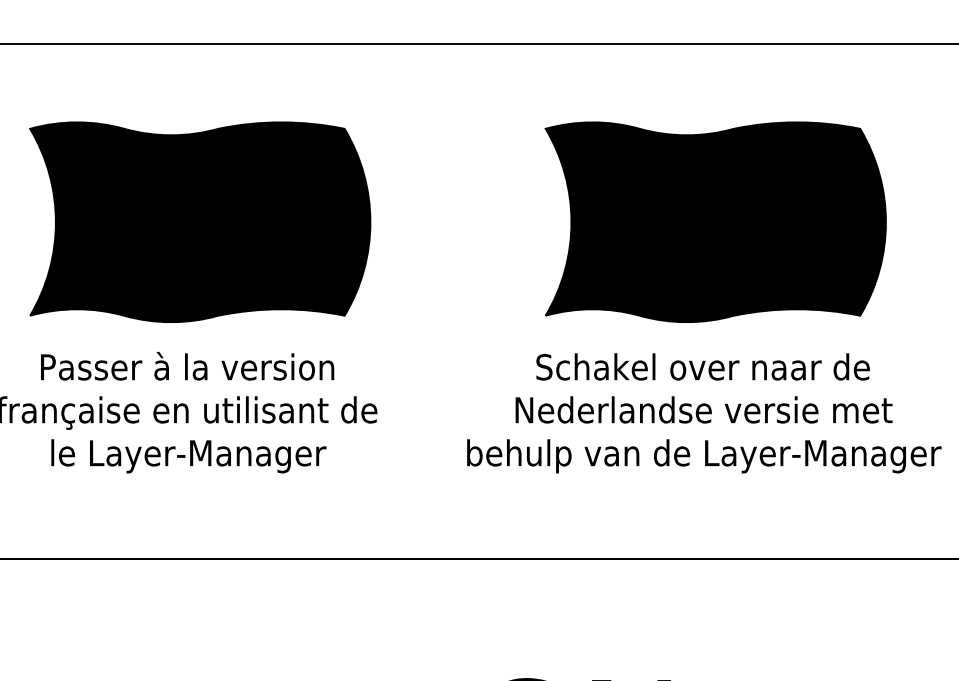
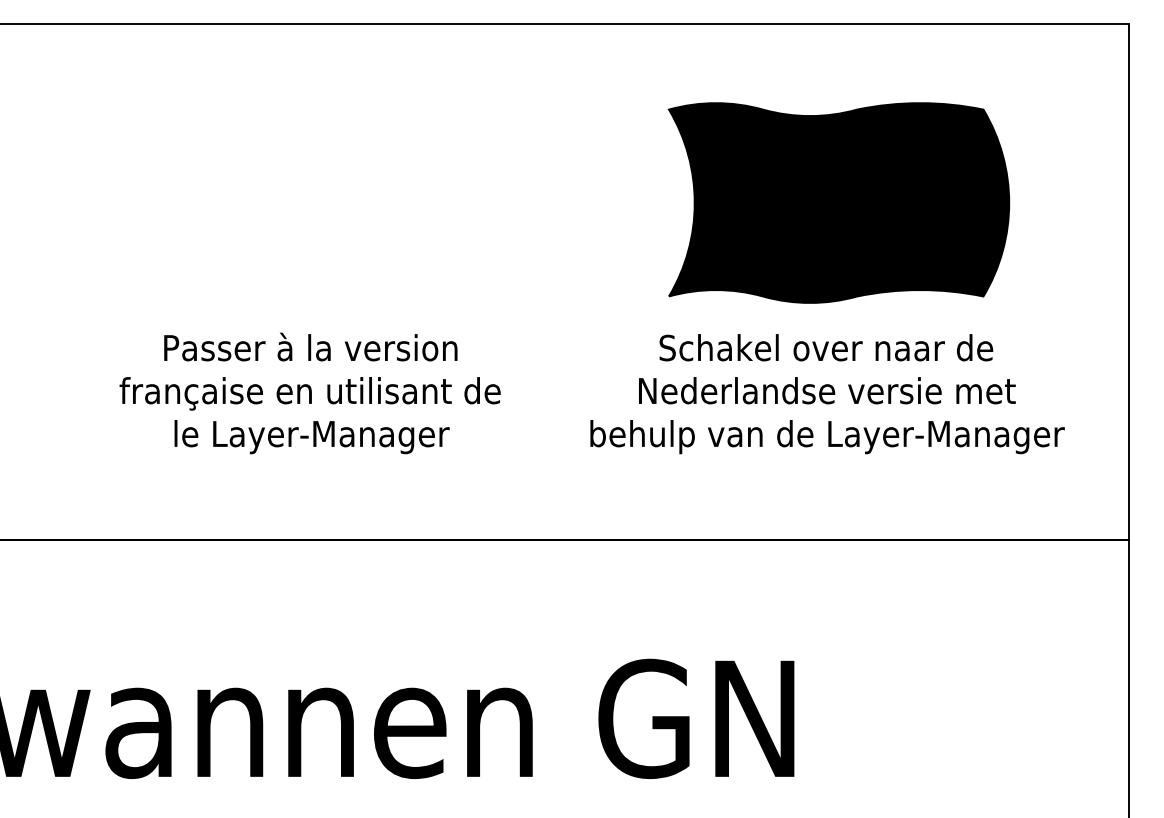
part: (200, 221) -> (323, 202), removed

